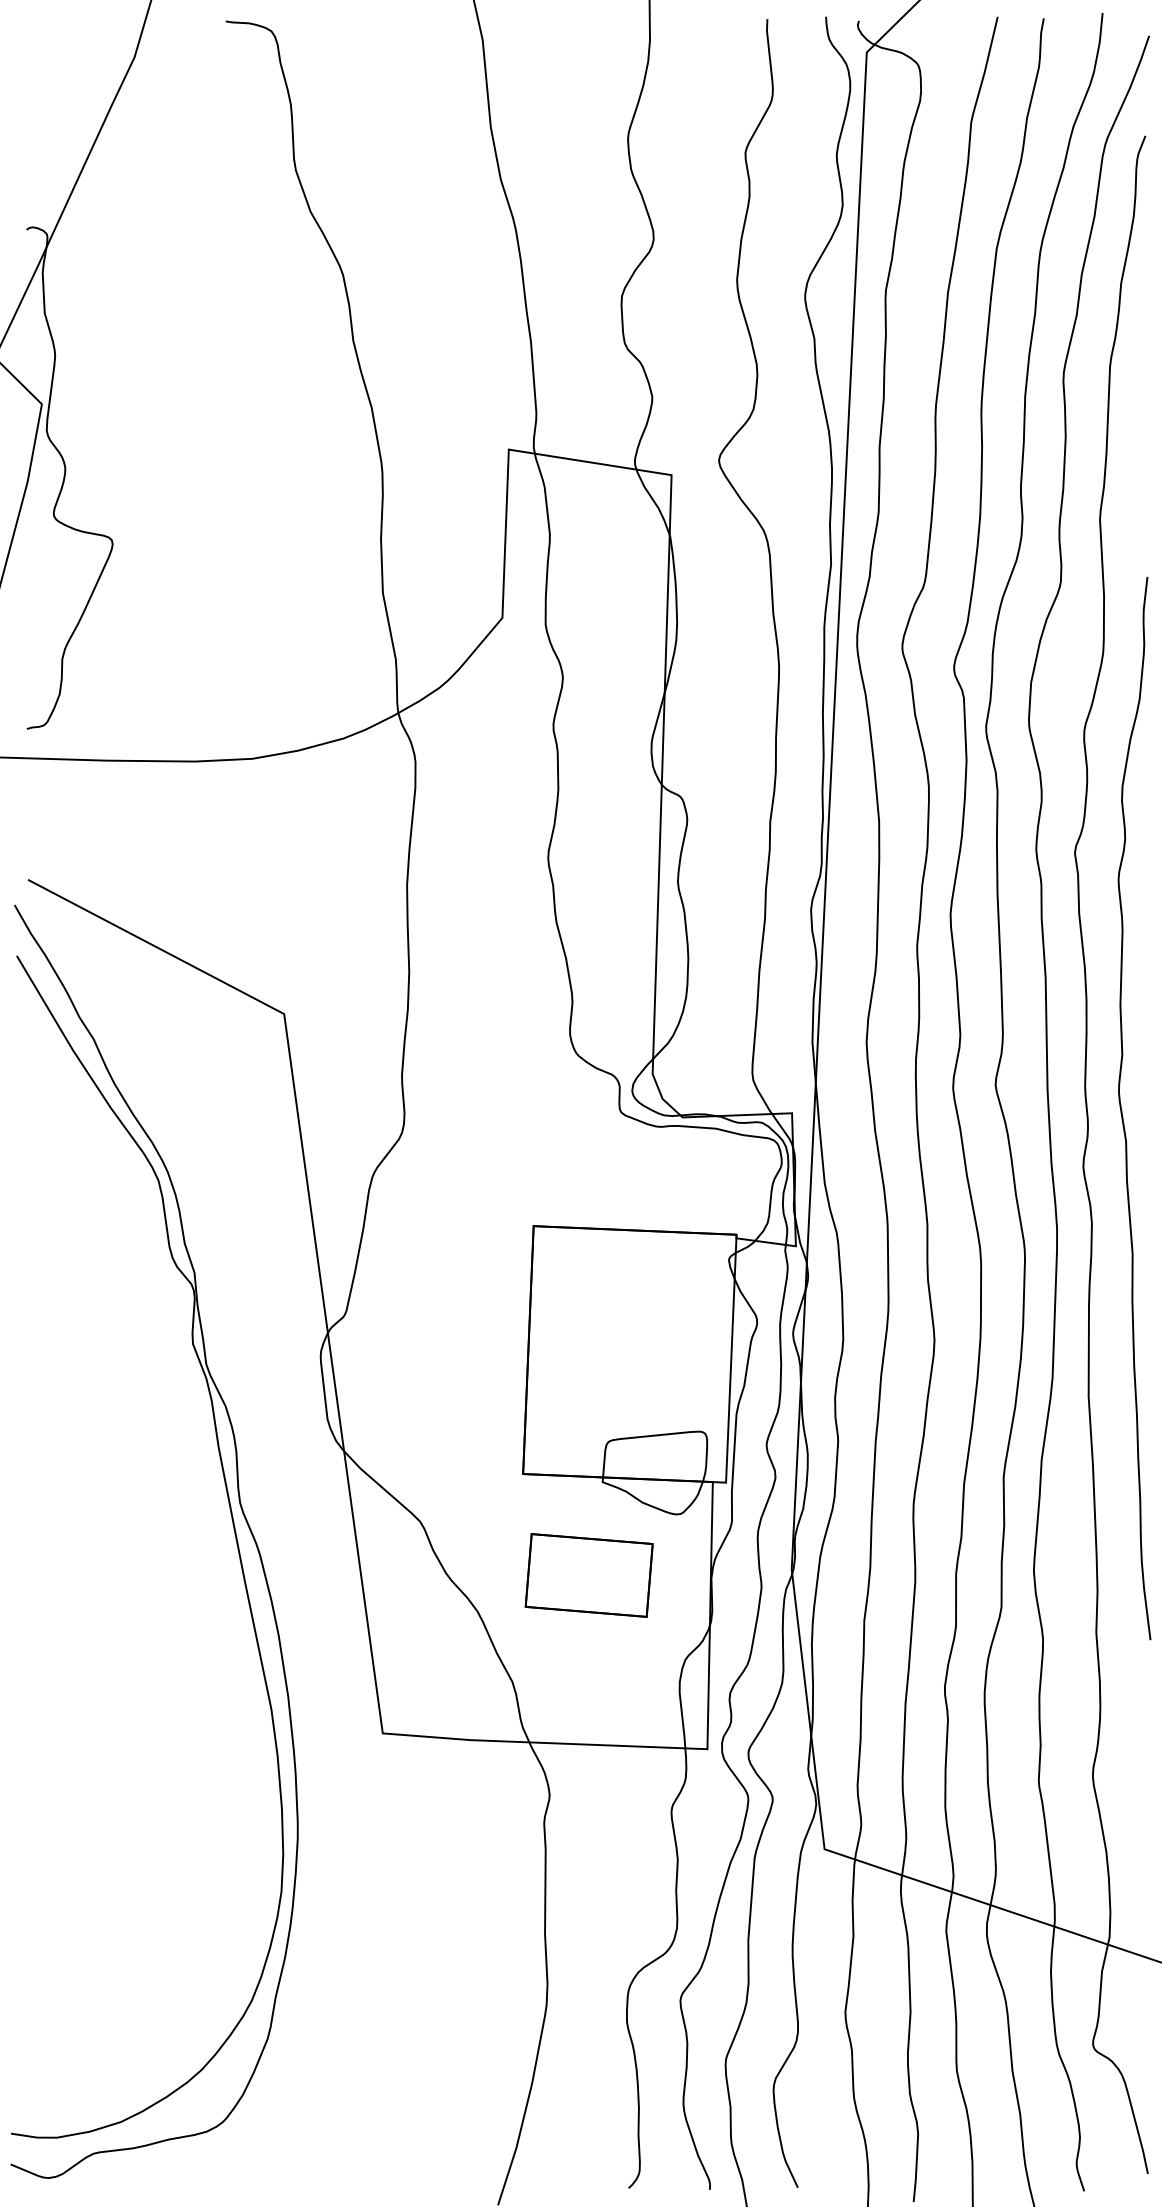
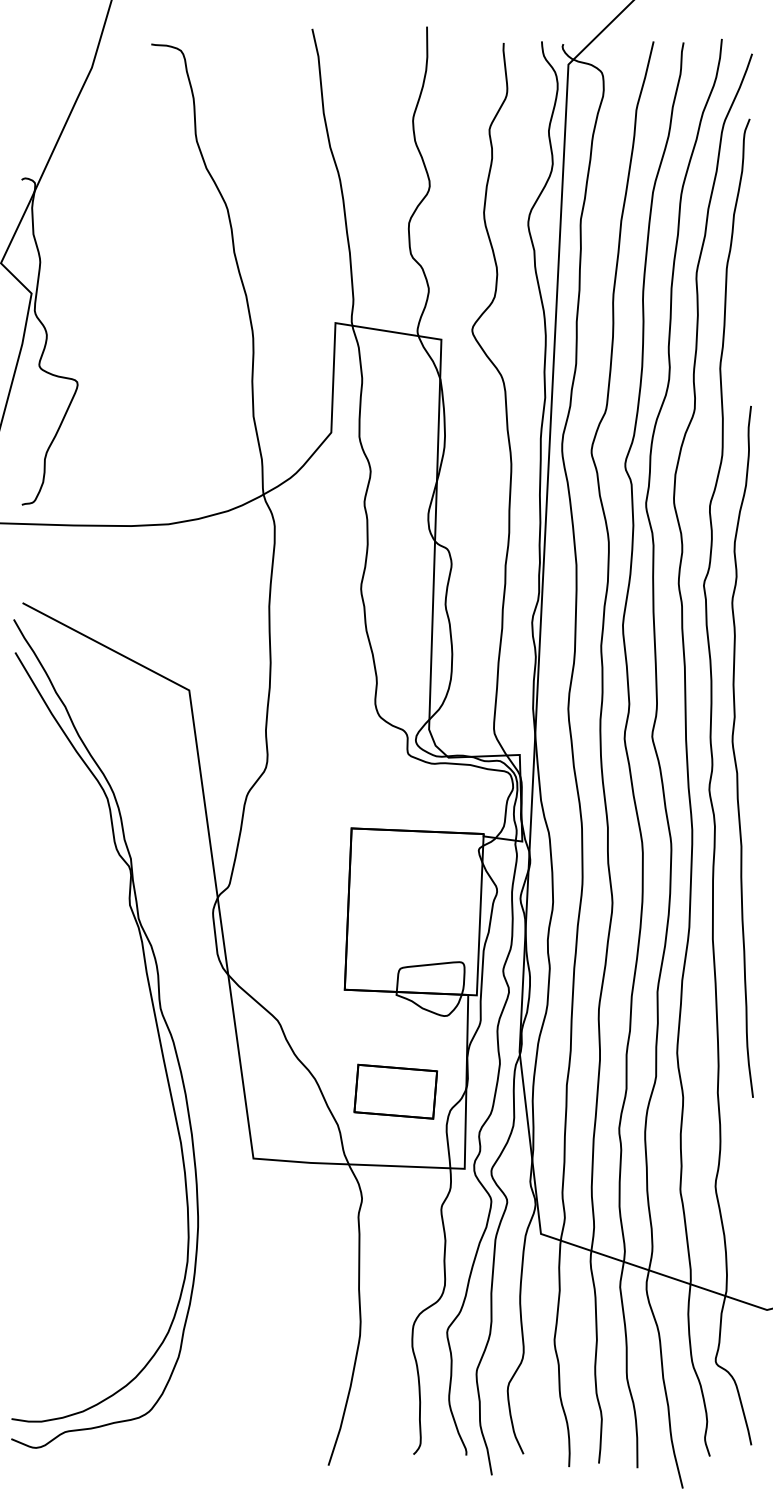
part: (588, 1575) -> (395, 1091), moved

